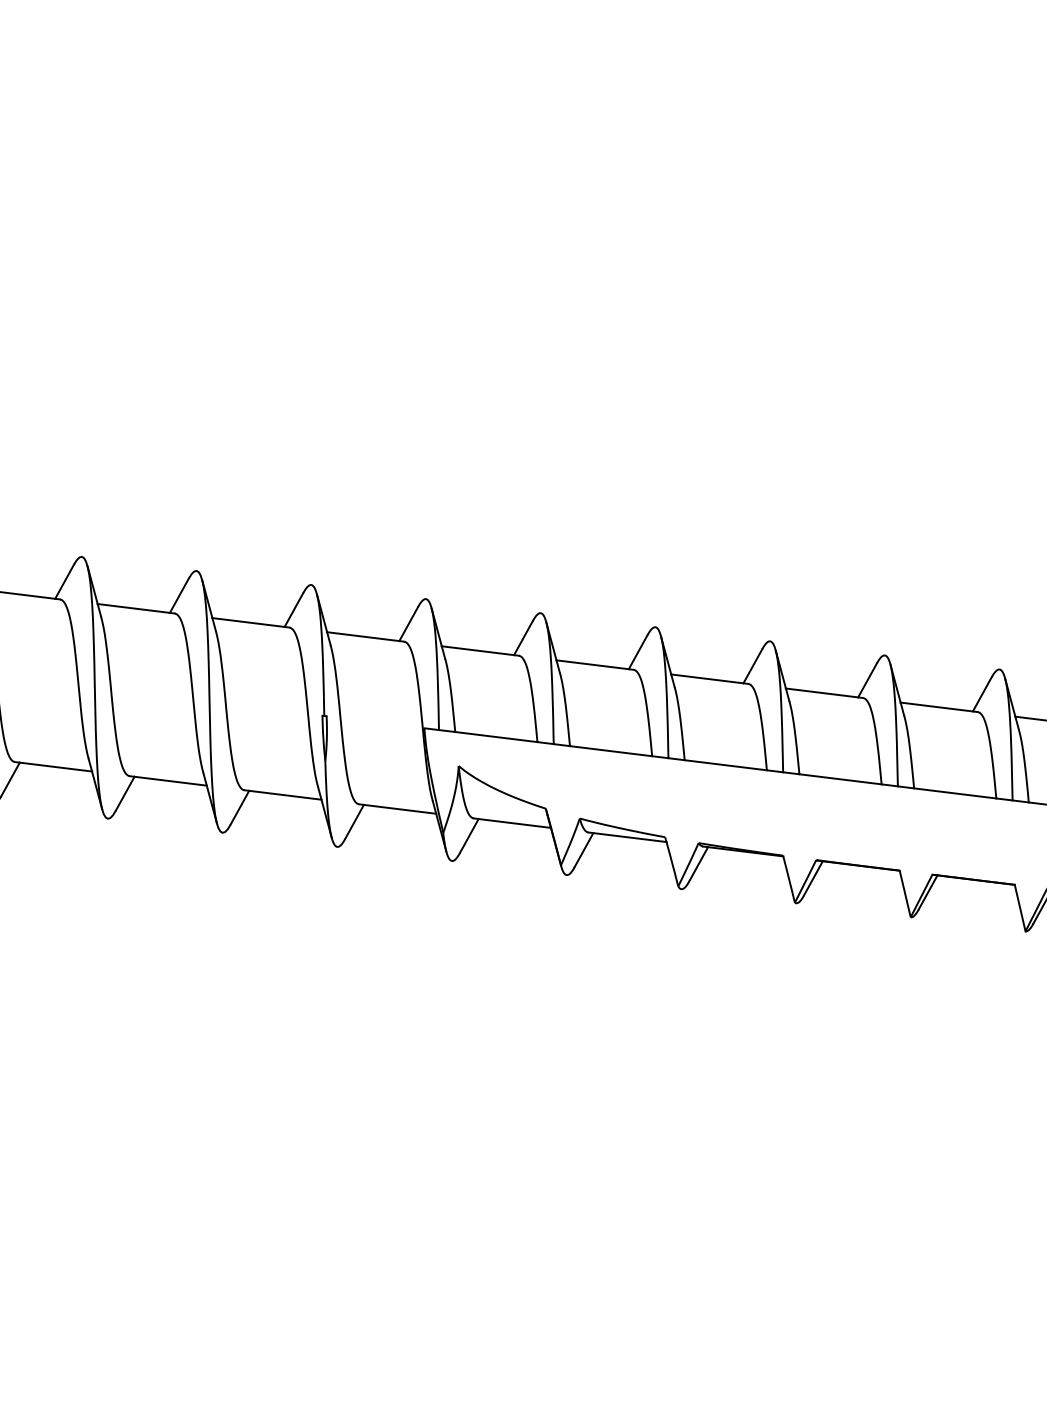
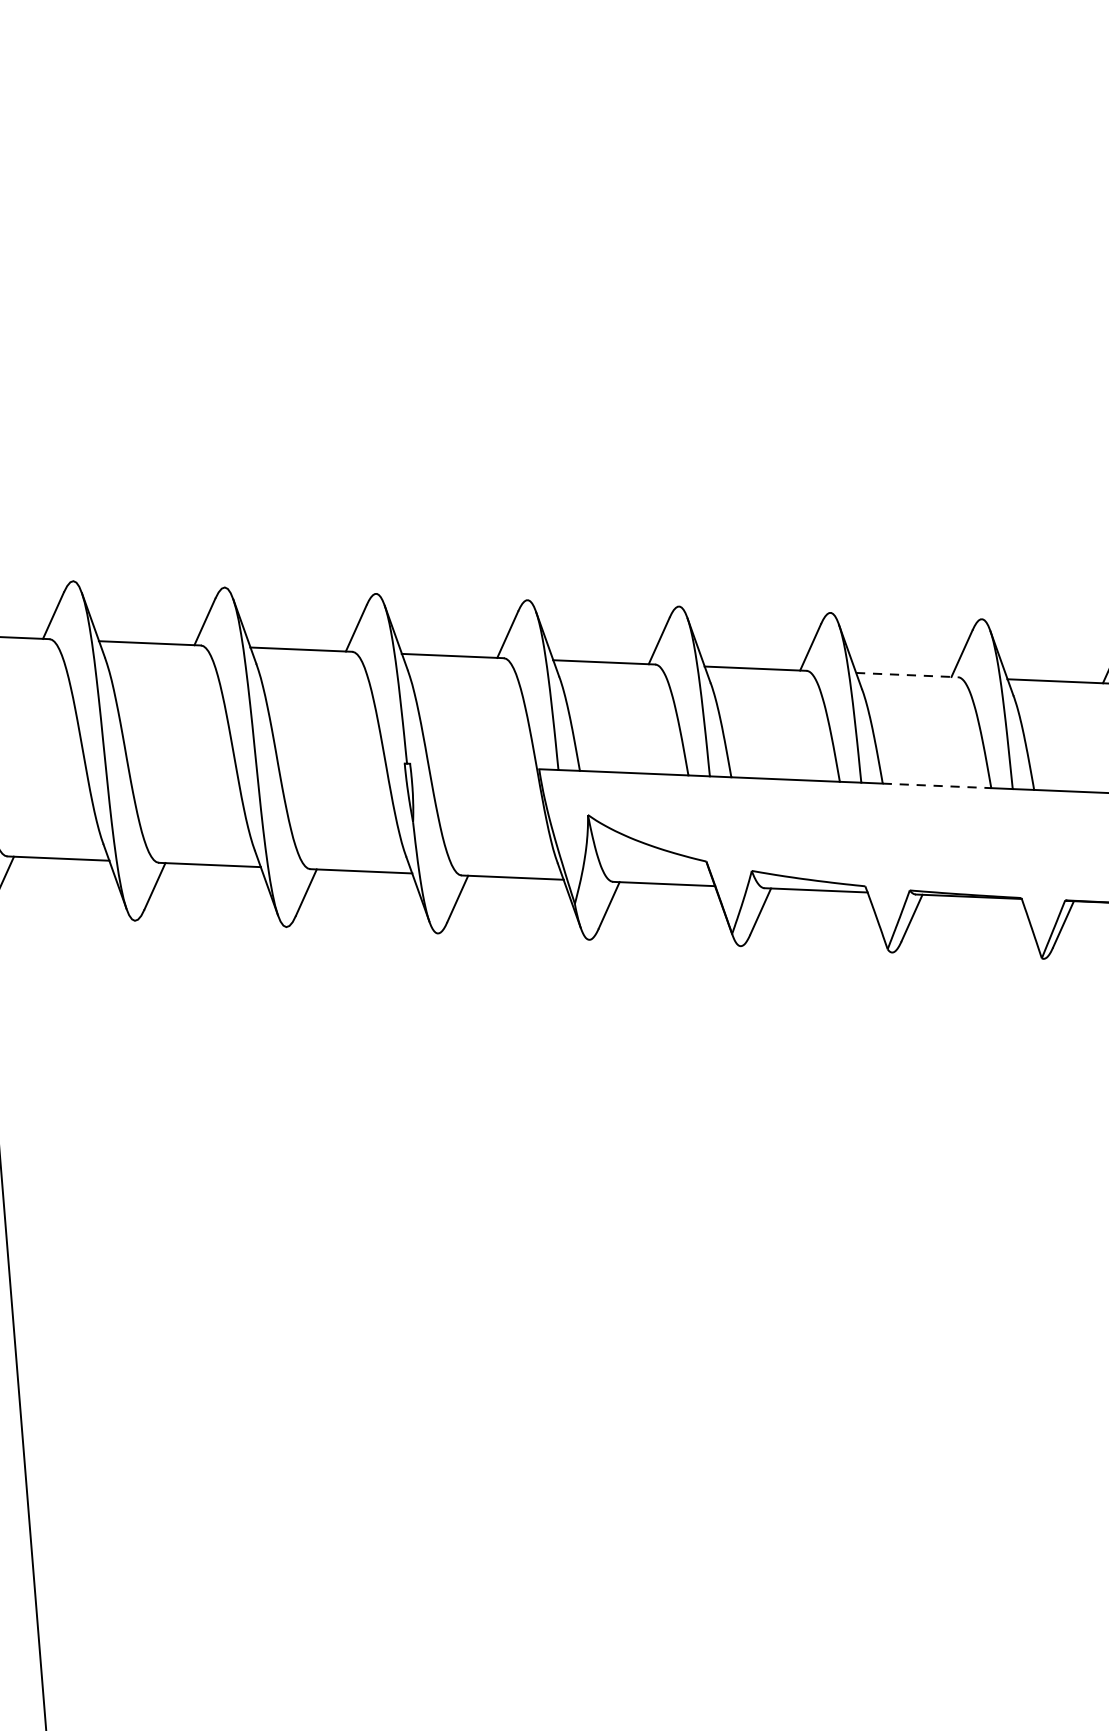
line: (709, 679) -> (906, 675), solid -> dashed
line: (726, 765) -> (937, 786), solid -> dashed

